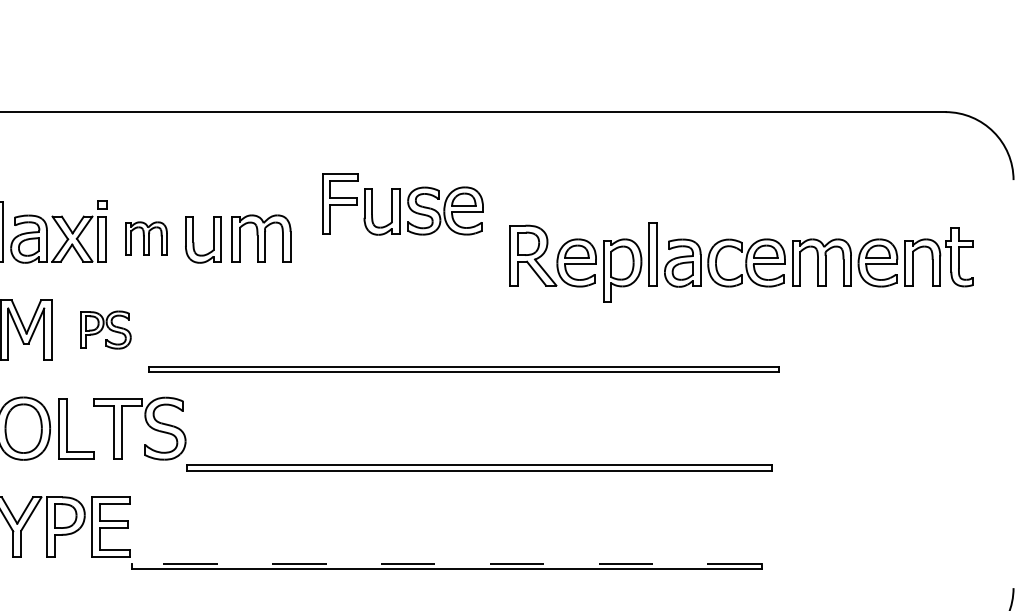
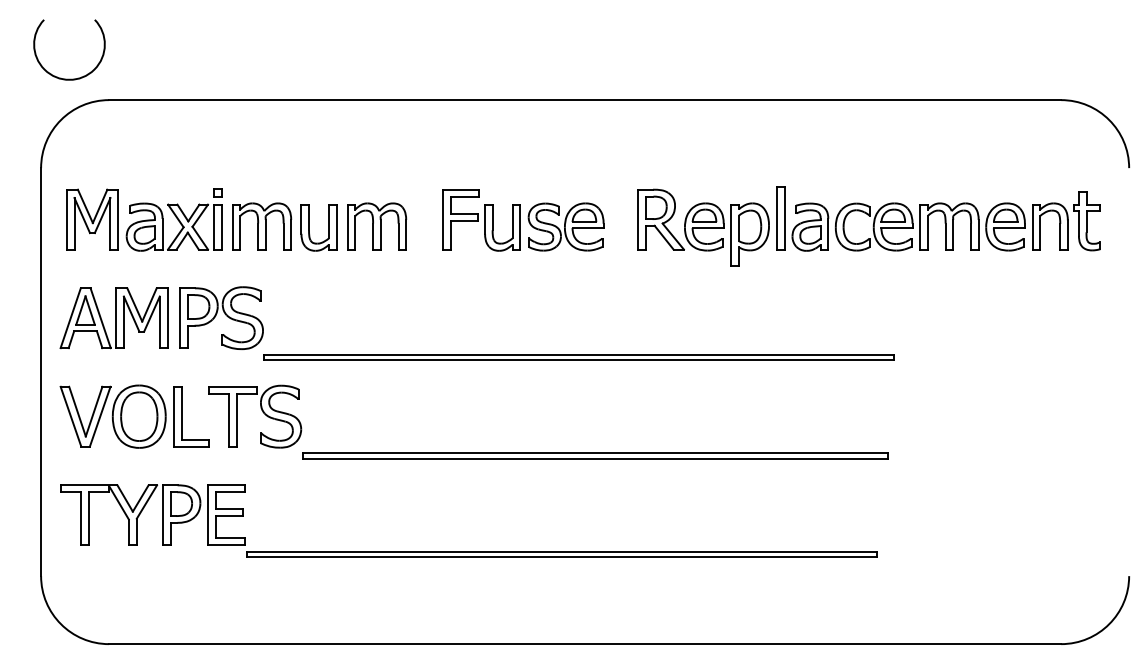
part: (402, 204) -> (523, 220), moved
part: (146, 238) -> (262, 226), size x1.43
part: (740, 262) -> (868, 226), moved
part: (105, 329) -> (221, 317), size x1.67
line: (446, 563) -> (562, 551), dashed -> solid

